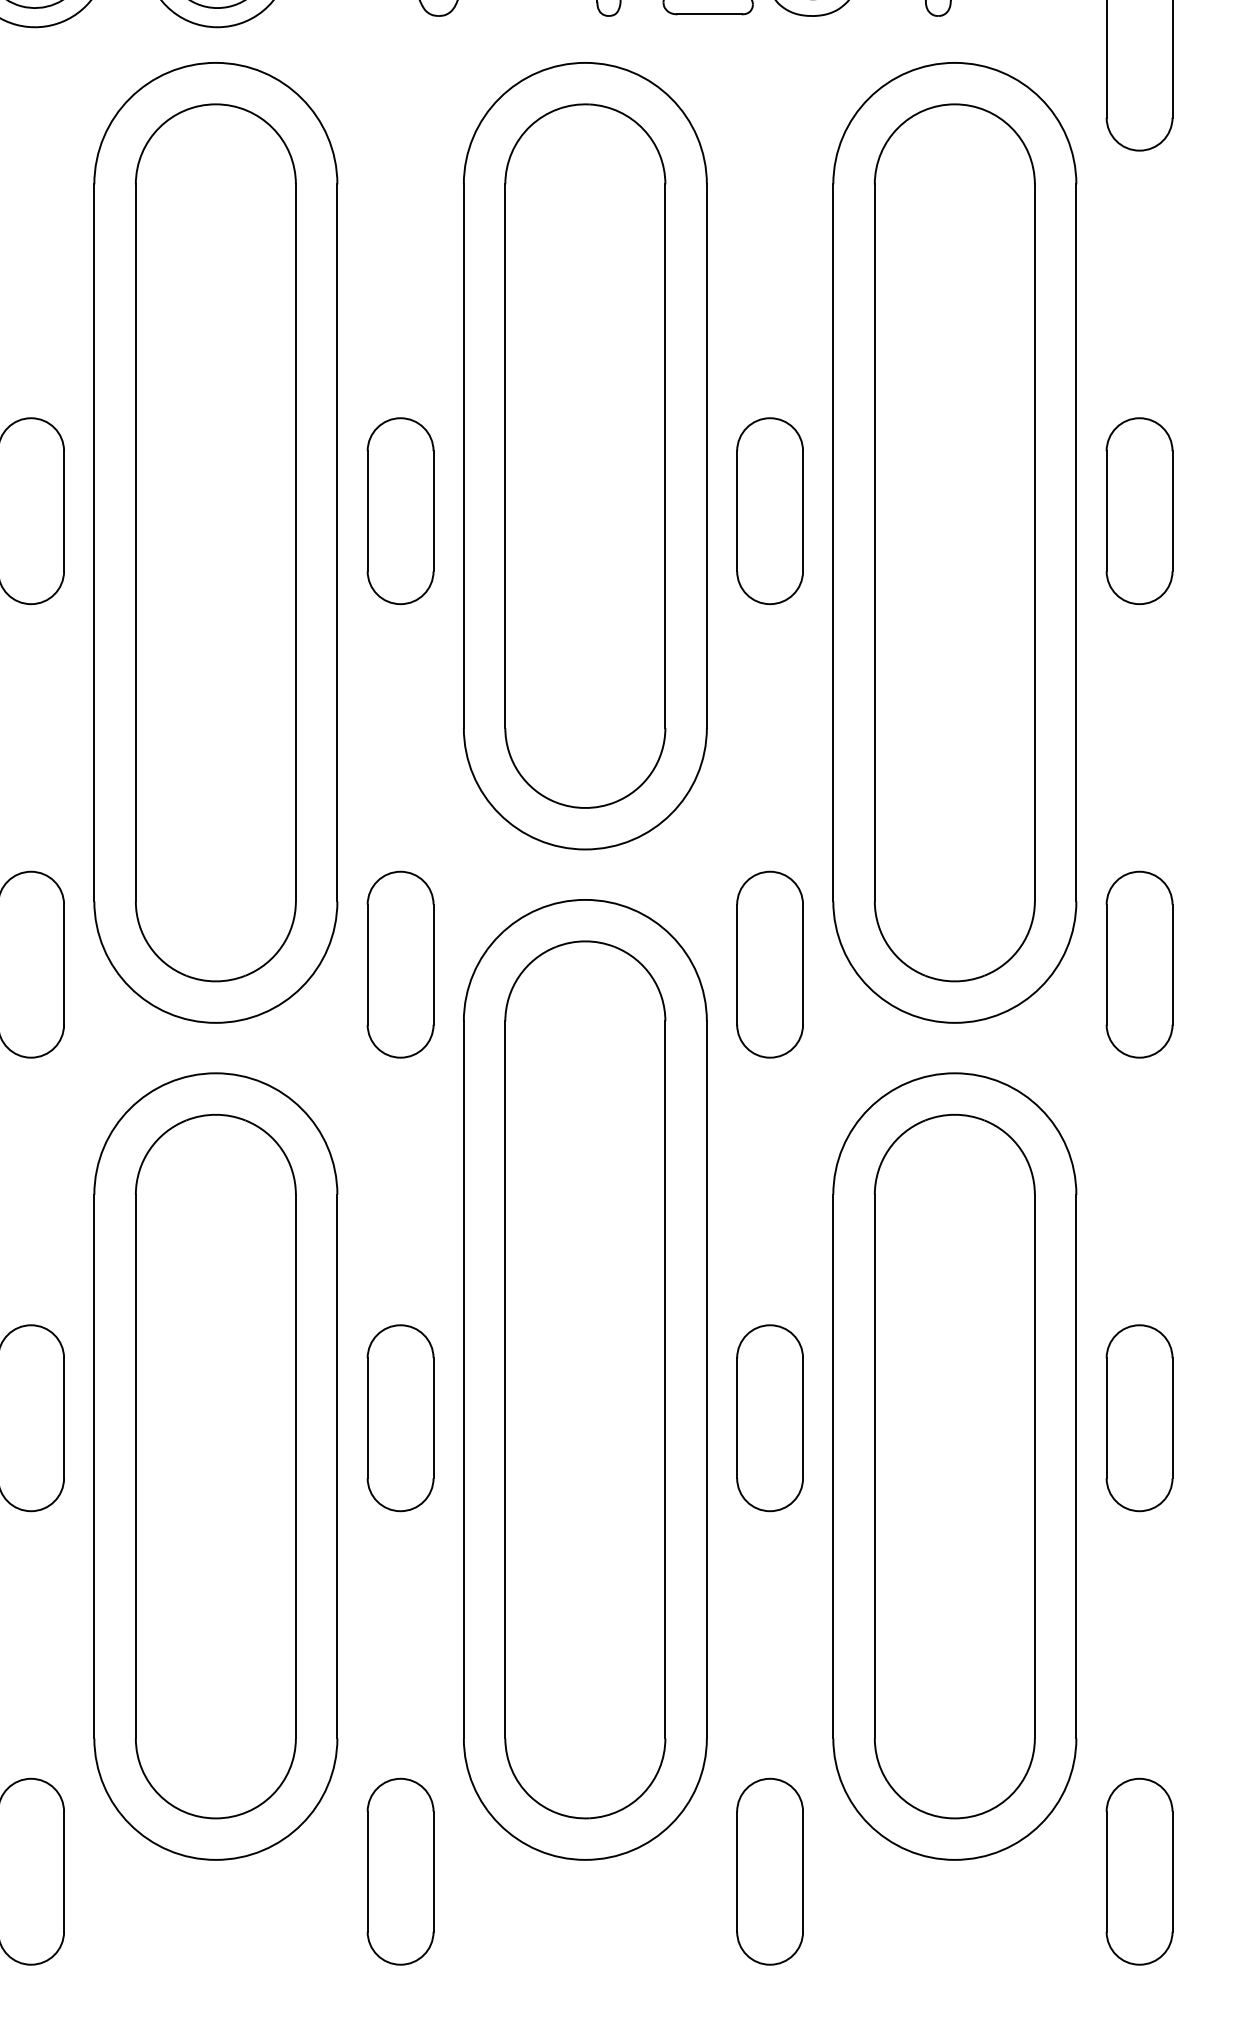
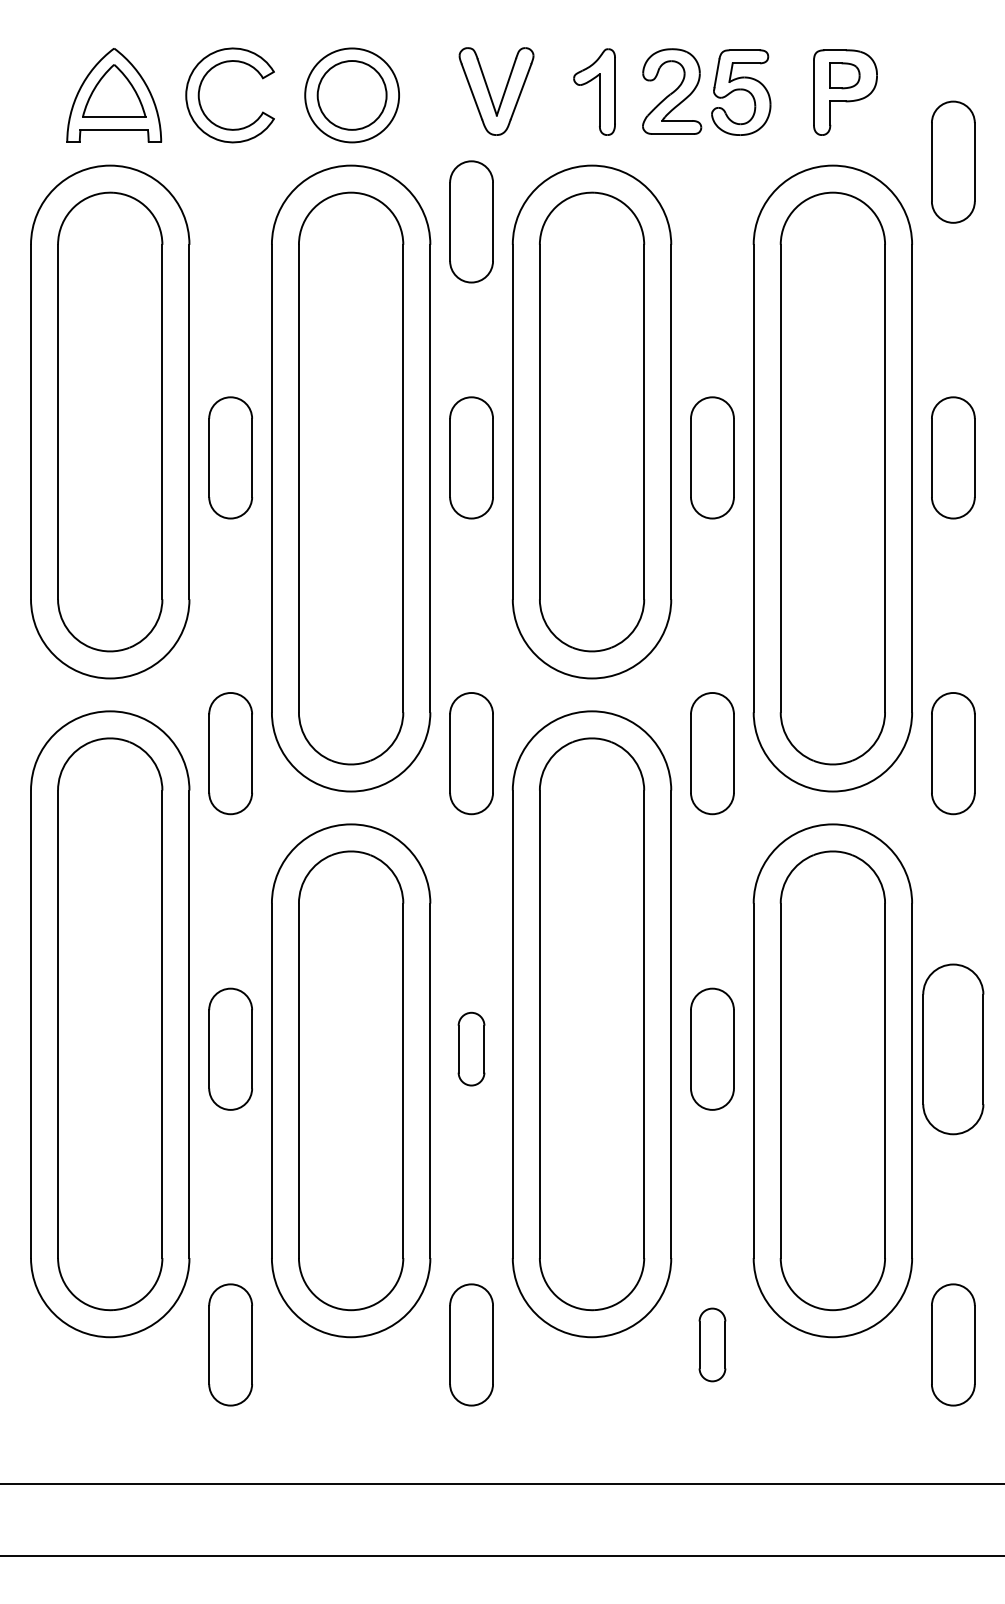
part: (400, 148) -> (471, 221), added
part: (400, 1417) -> (471, 1048), size x0.6
part: (1139, 1417) -> (953, 1048), size x1.4
part: (770, 1871) -> (712, 1344), size x0.6

